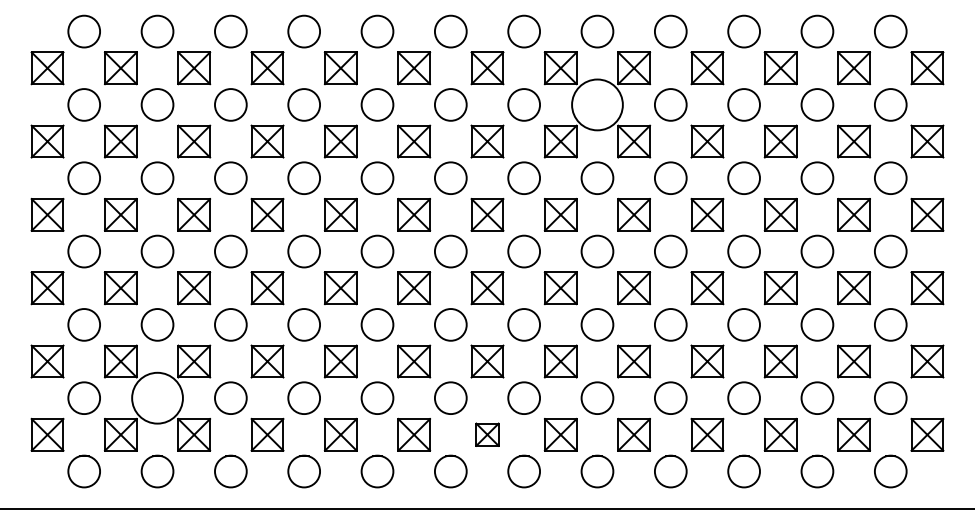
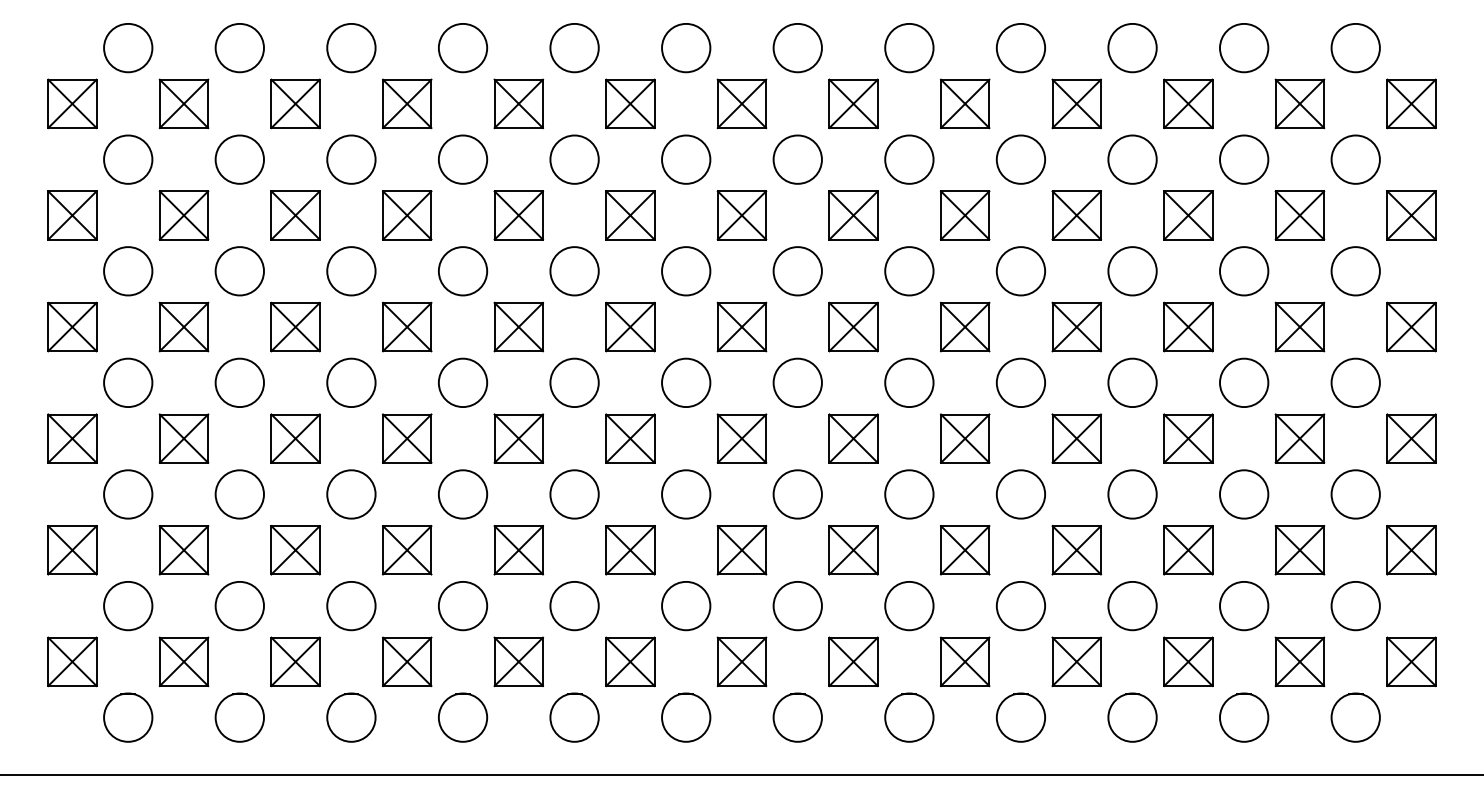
circle: (597, 104) -> (909, 159), size x0.62
circle: (157, 398) -> (239, 606), size x0.62
part: (487, 434) -> (742, 661), size x1.43

